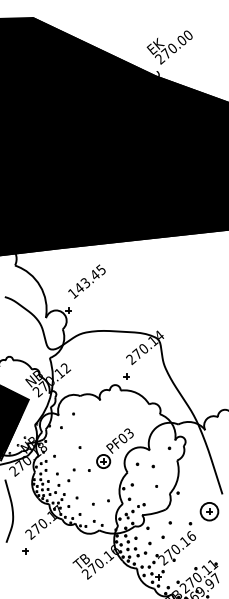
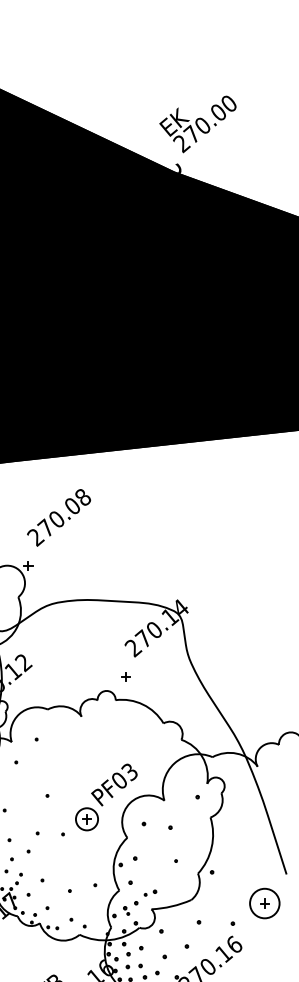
text: (86, 281) -> (58, 517), 143.45 -> 270.08

